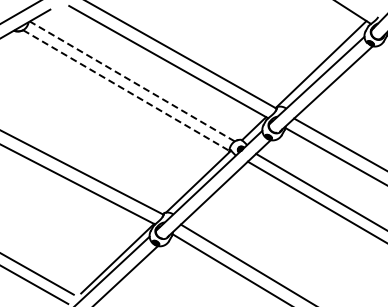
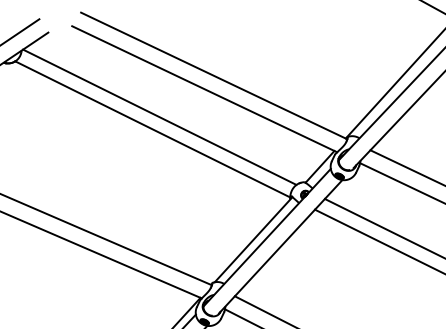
line: (132, 81) -> (160, 117), dashed -> solid
line: (126, 90) -> (153, 129), dashed -> solid

